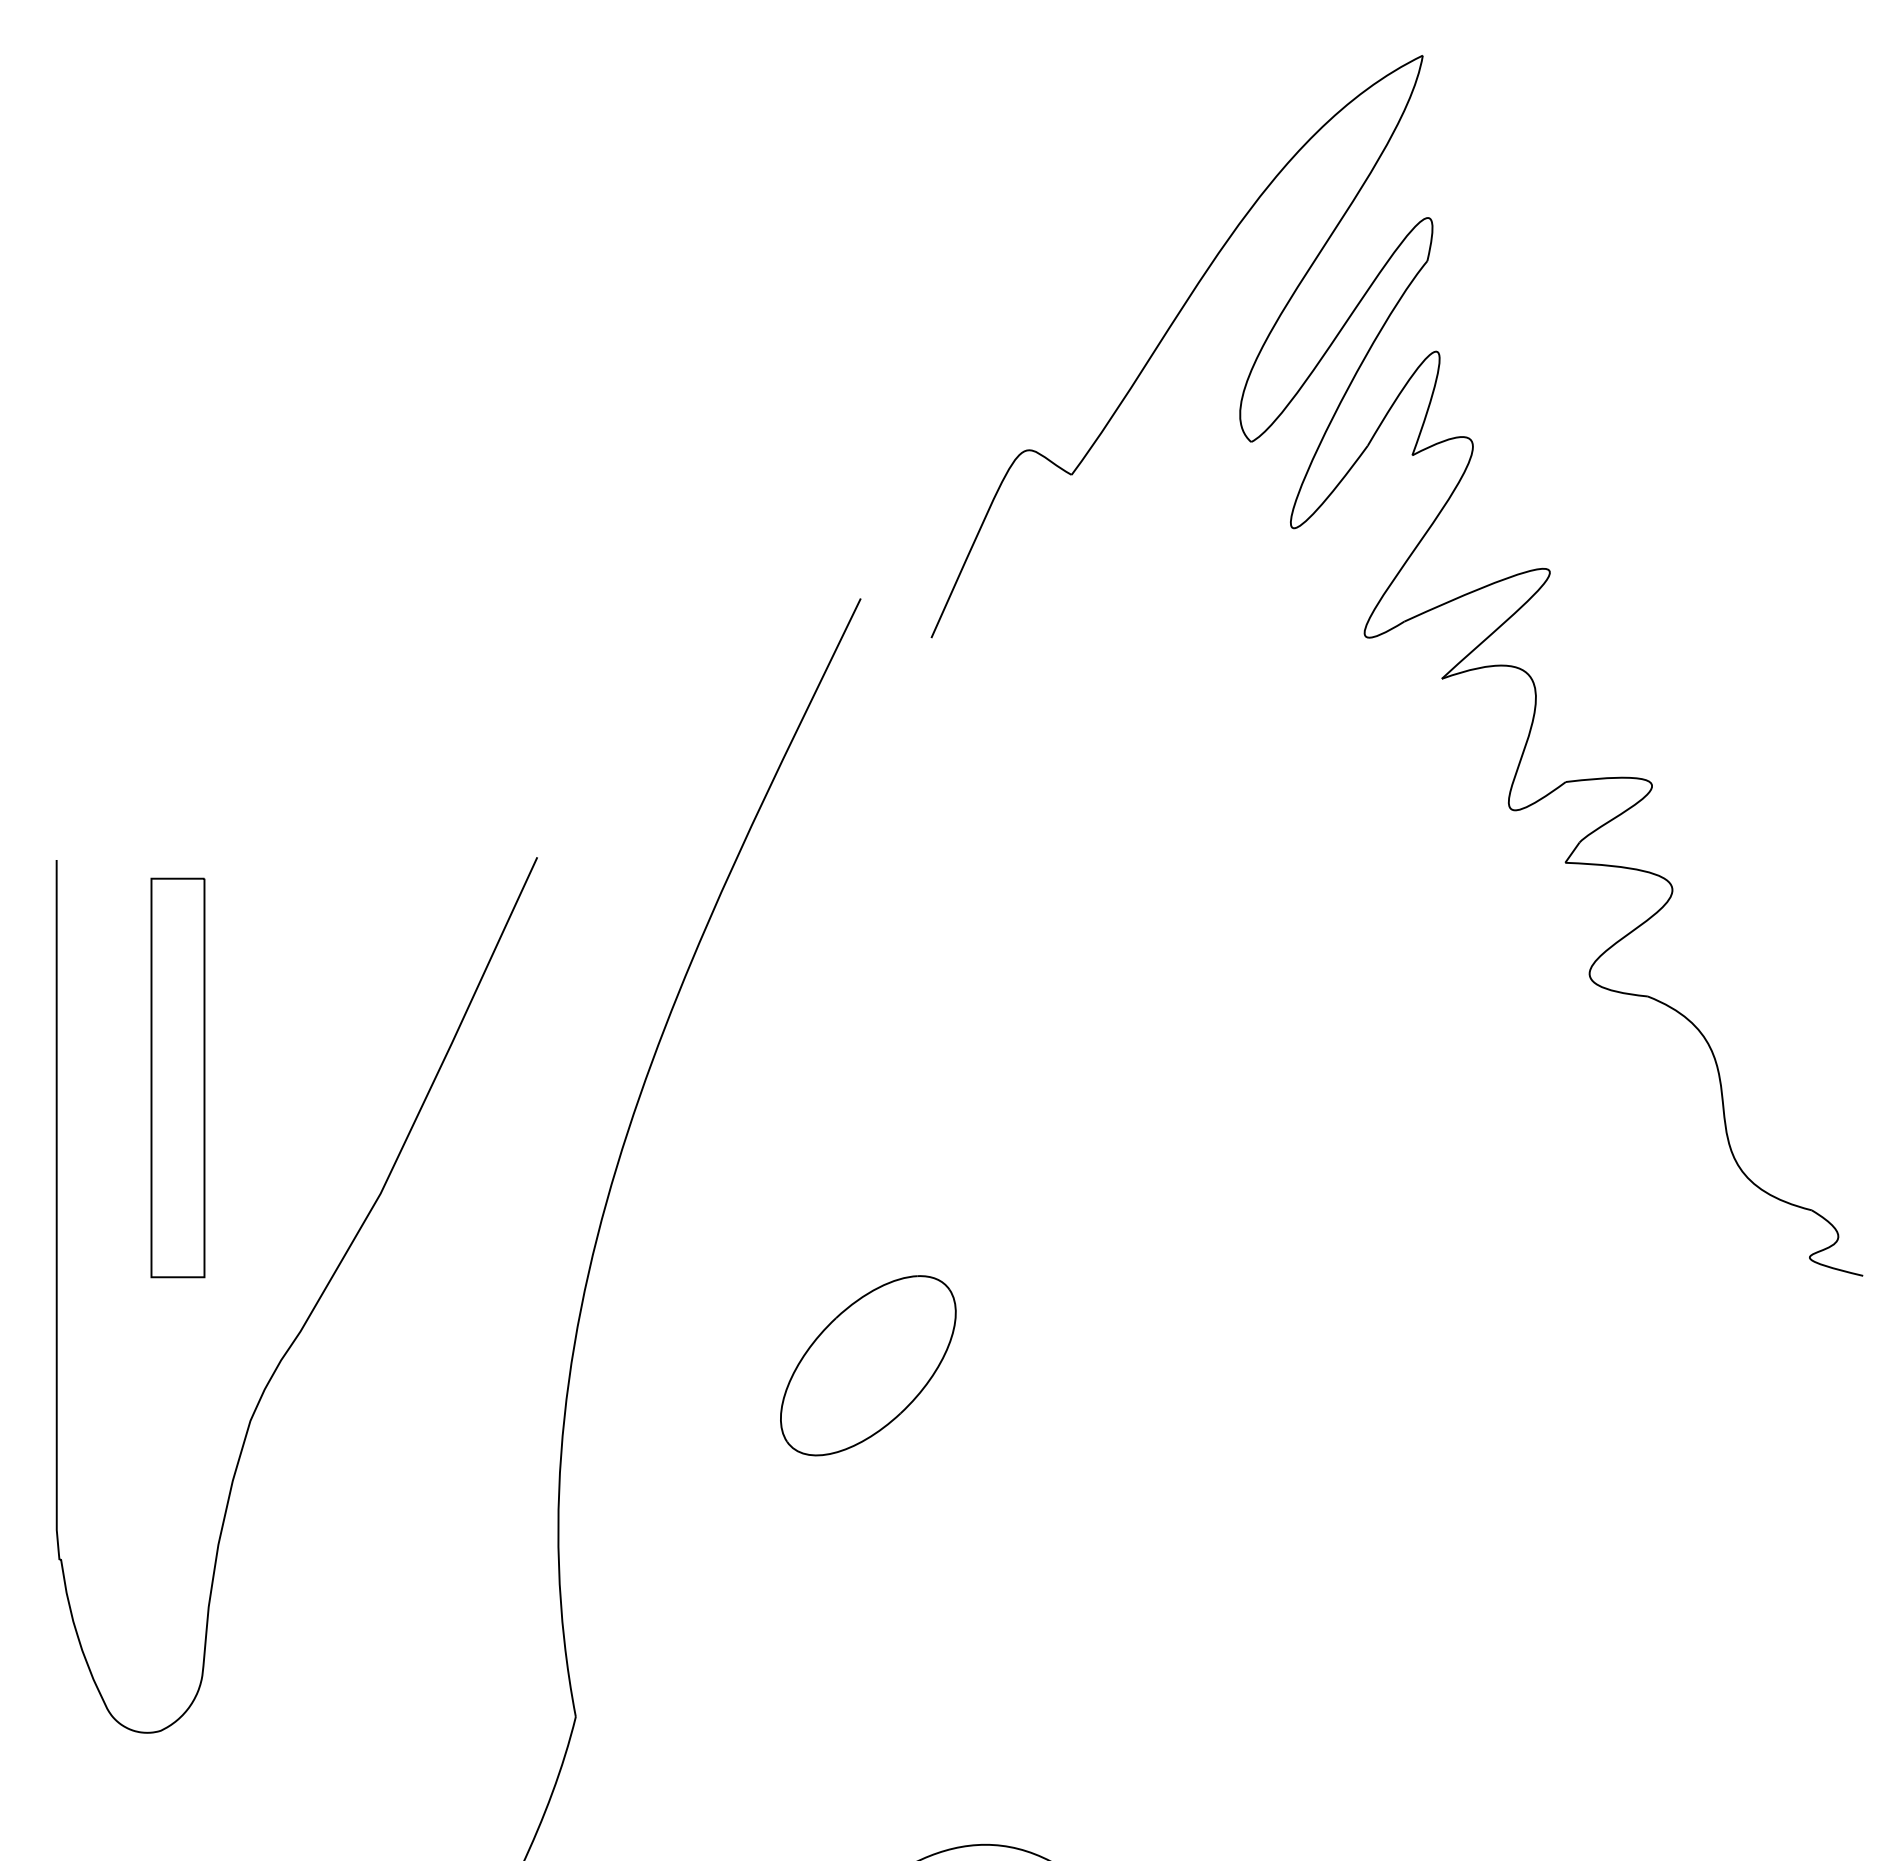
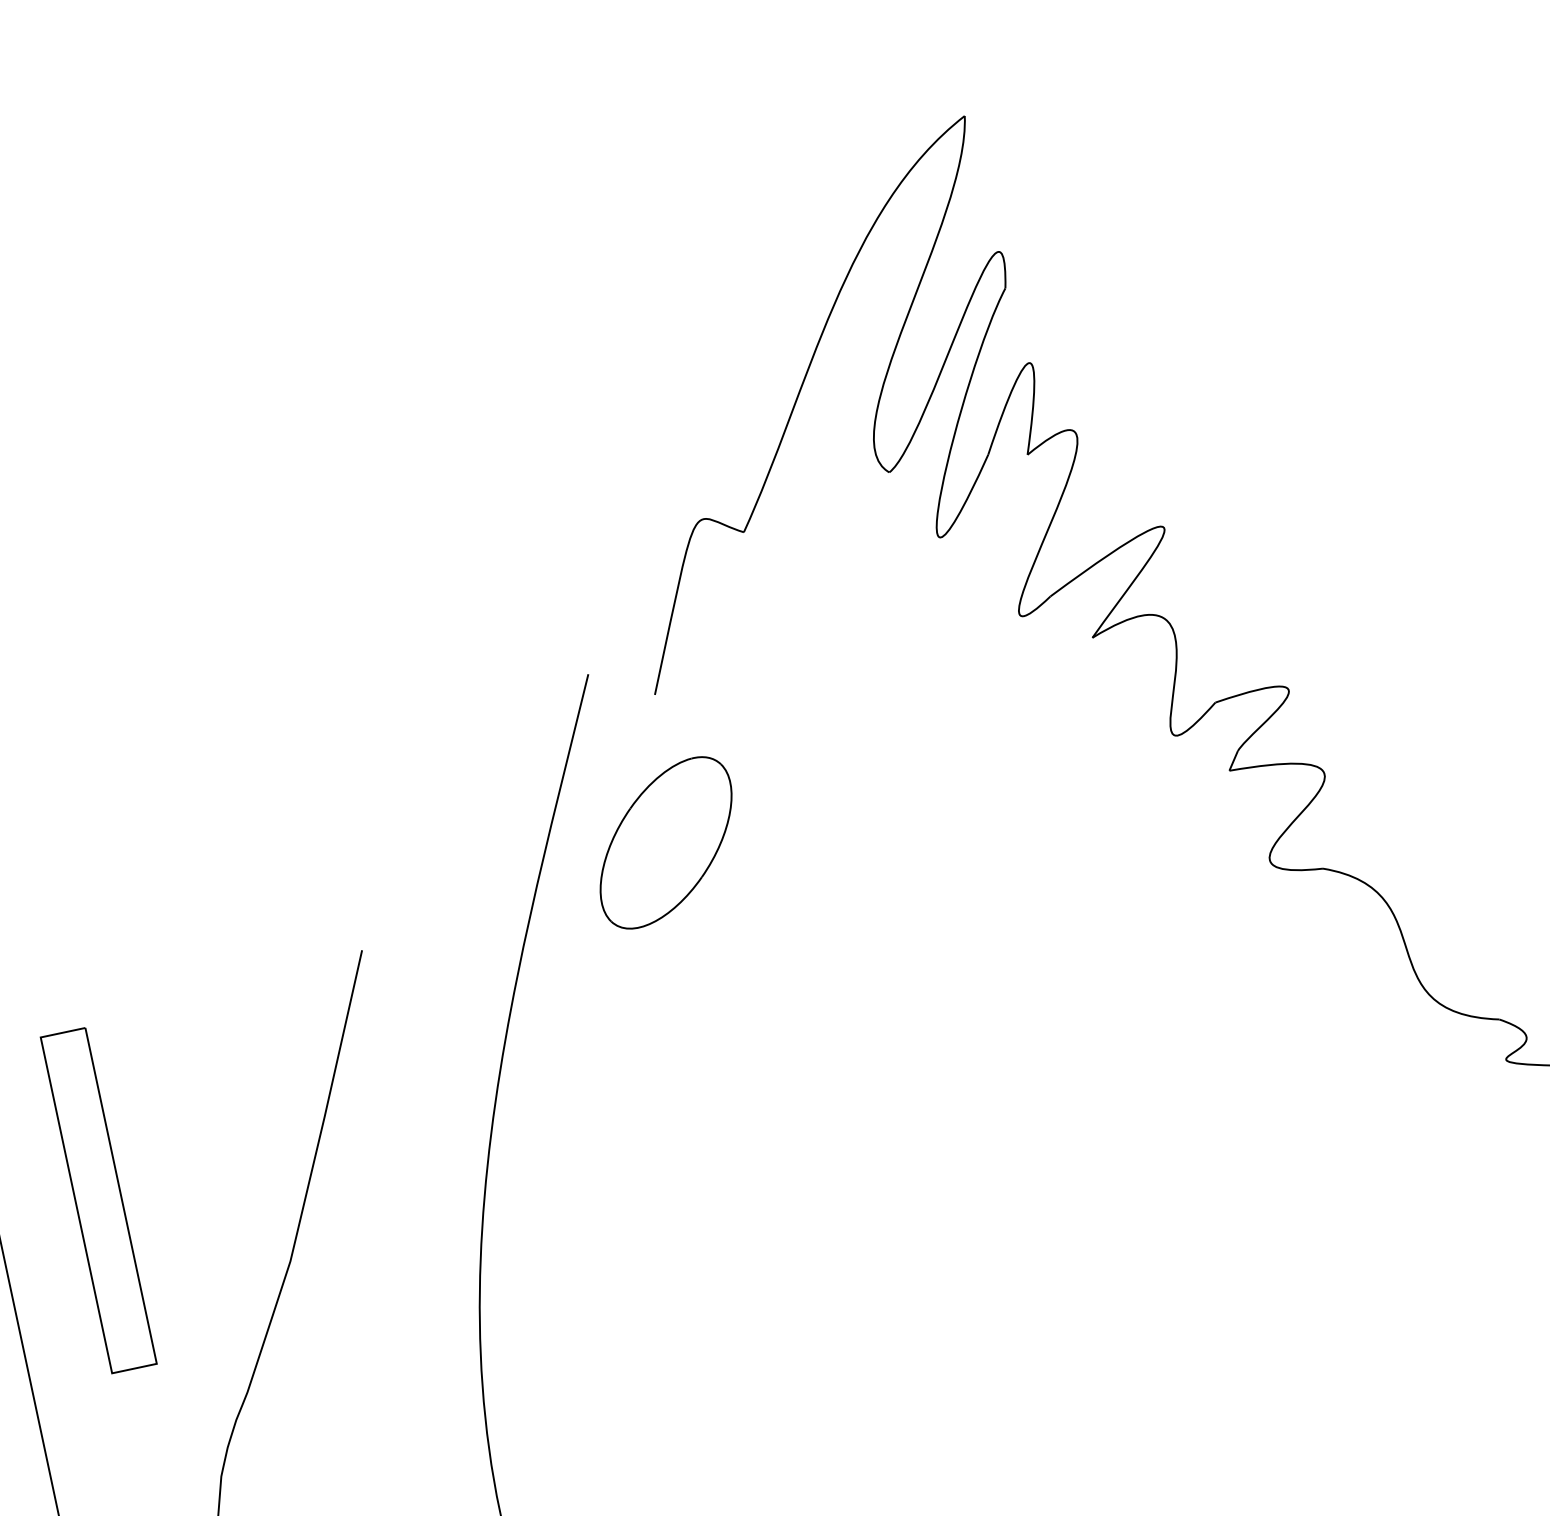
part: (868, 1365) -> (666, 842), moved

